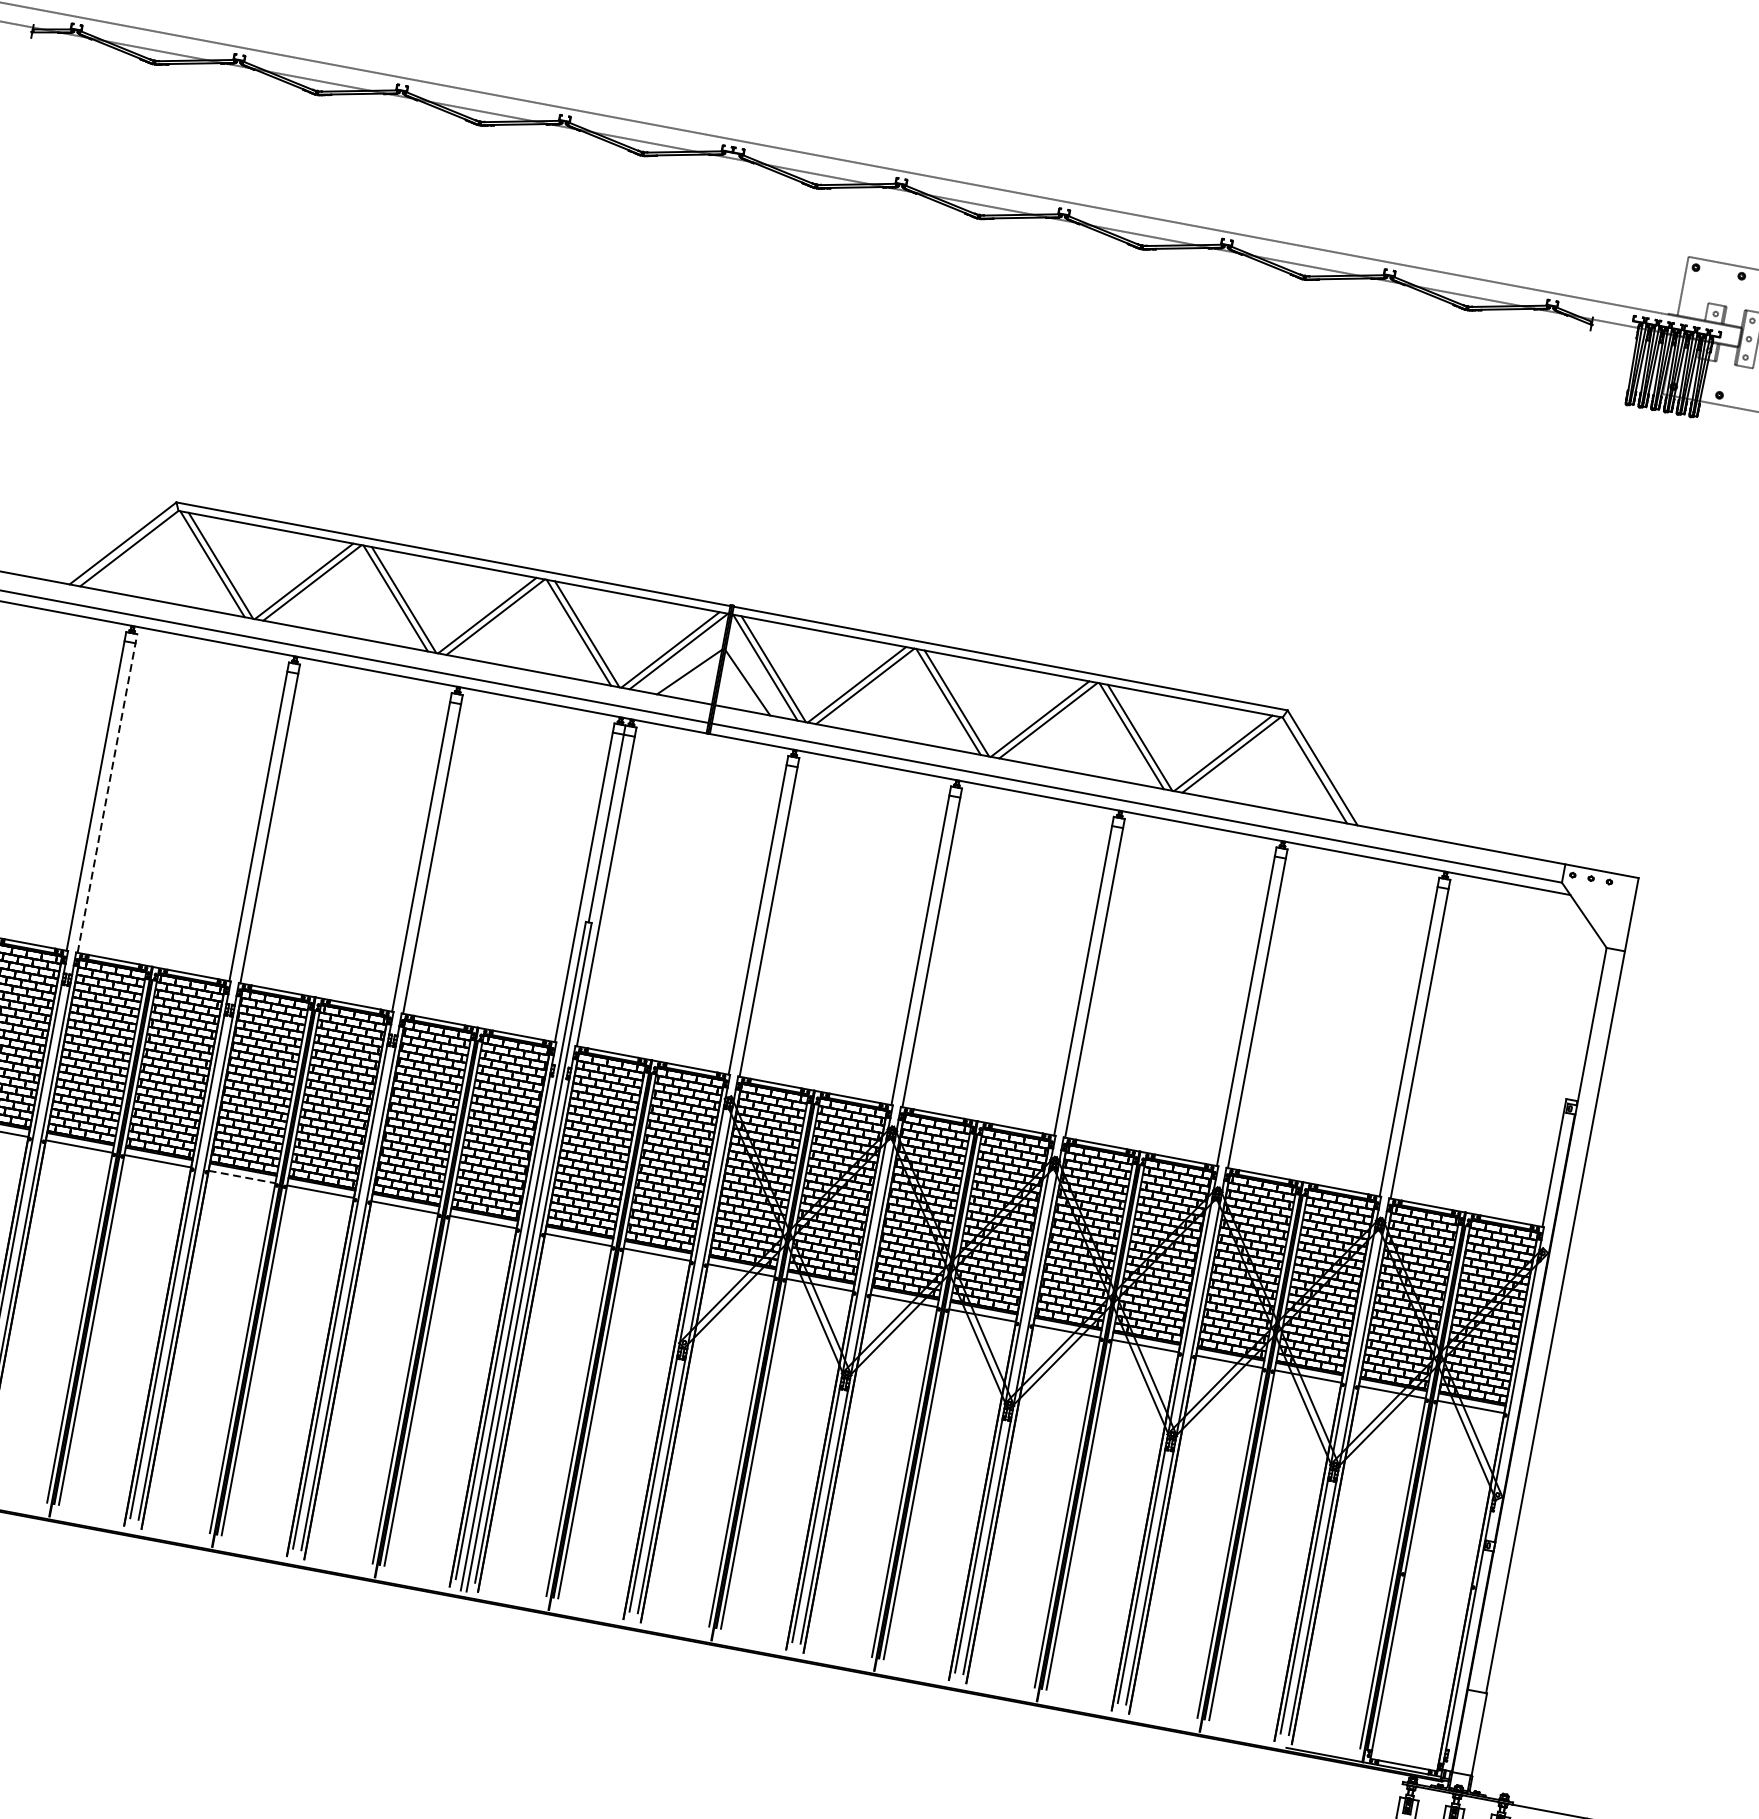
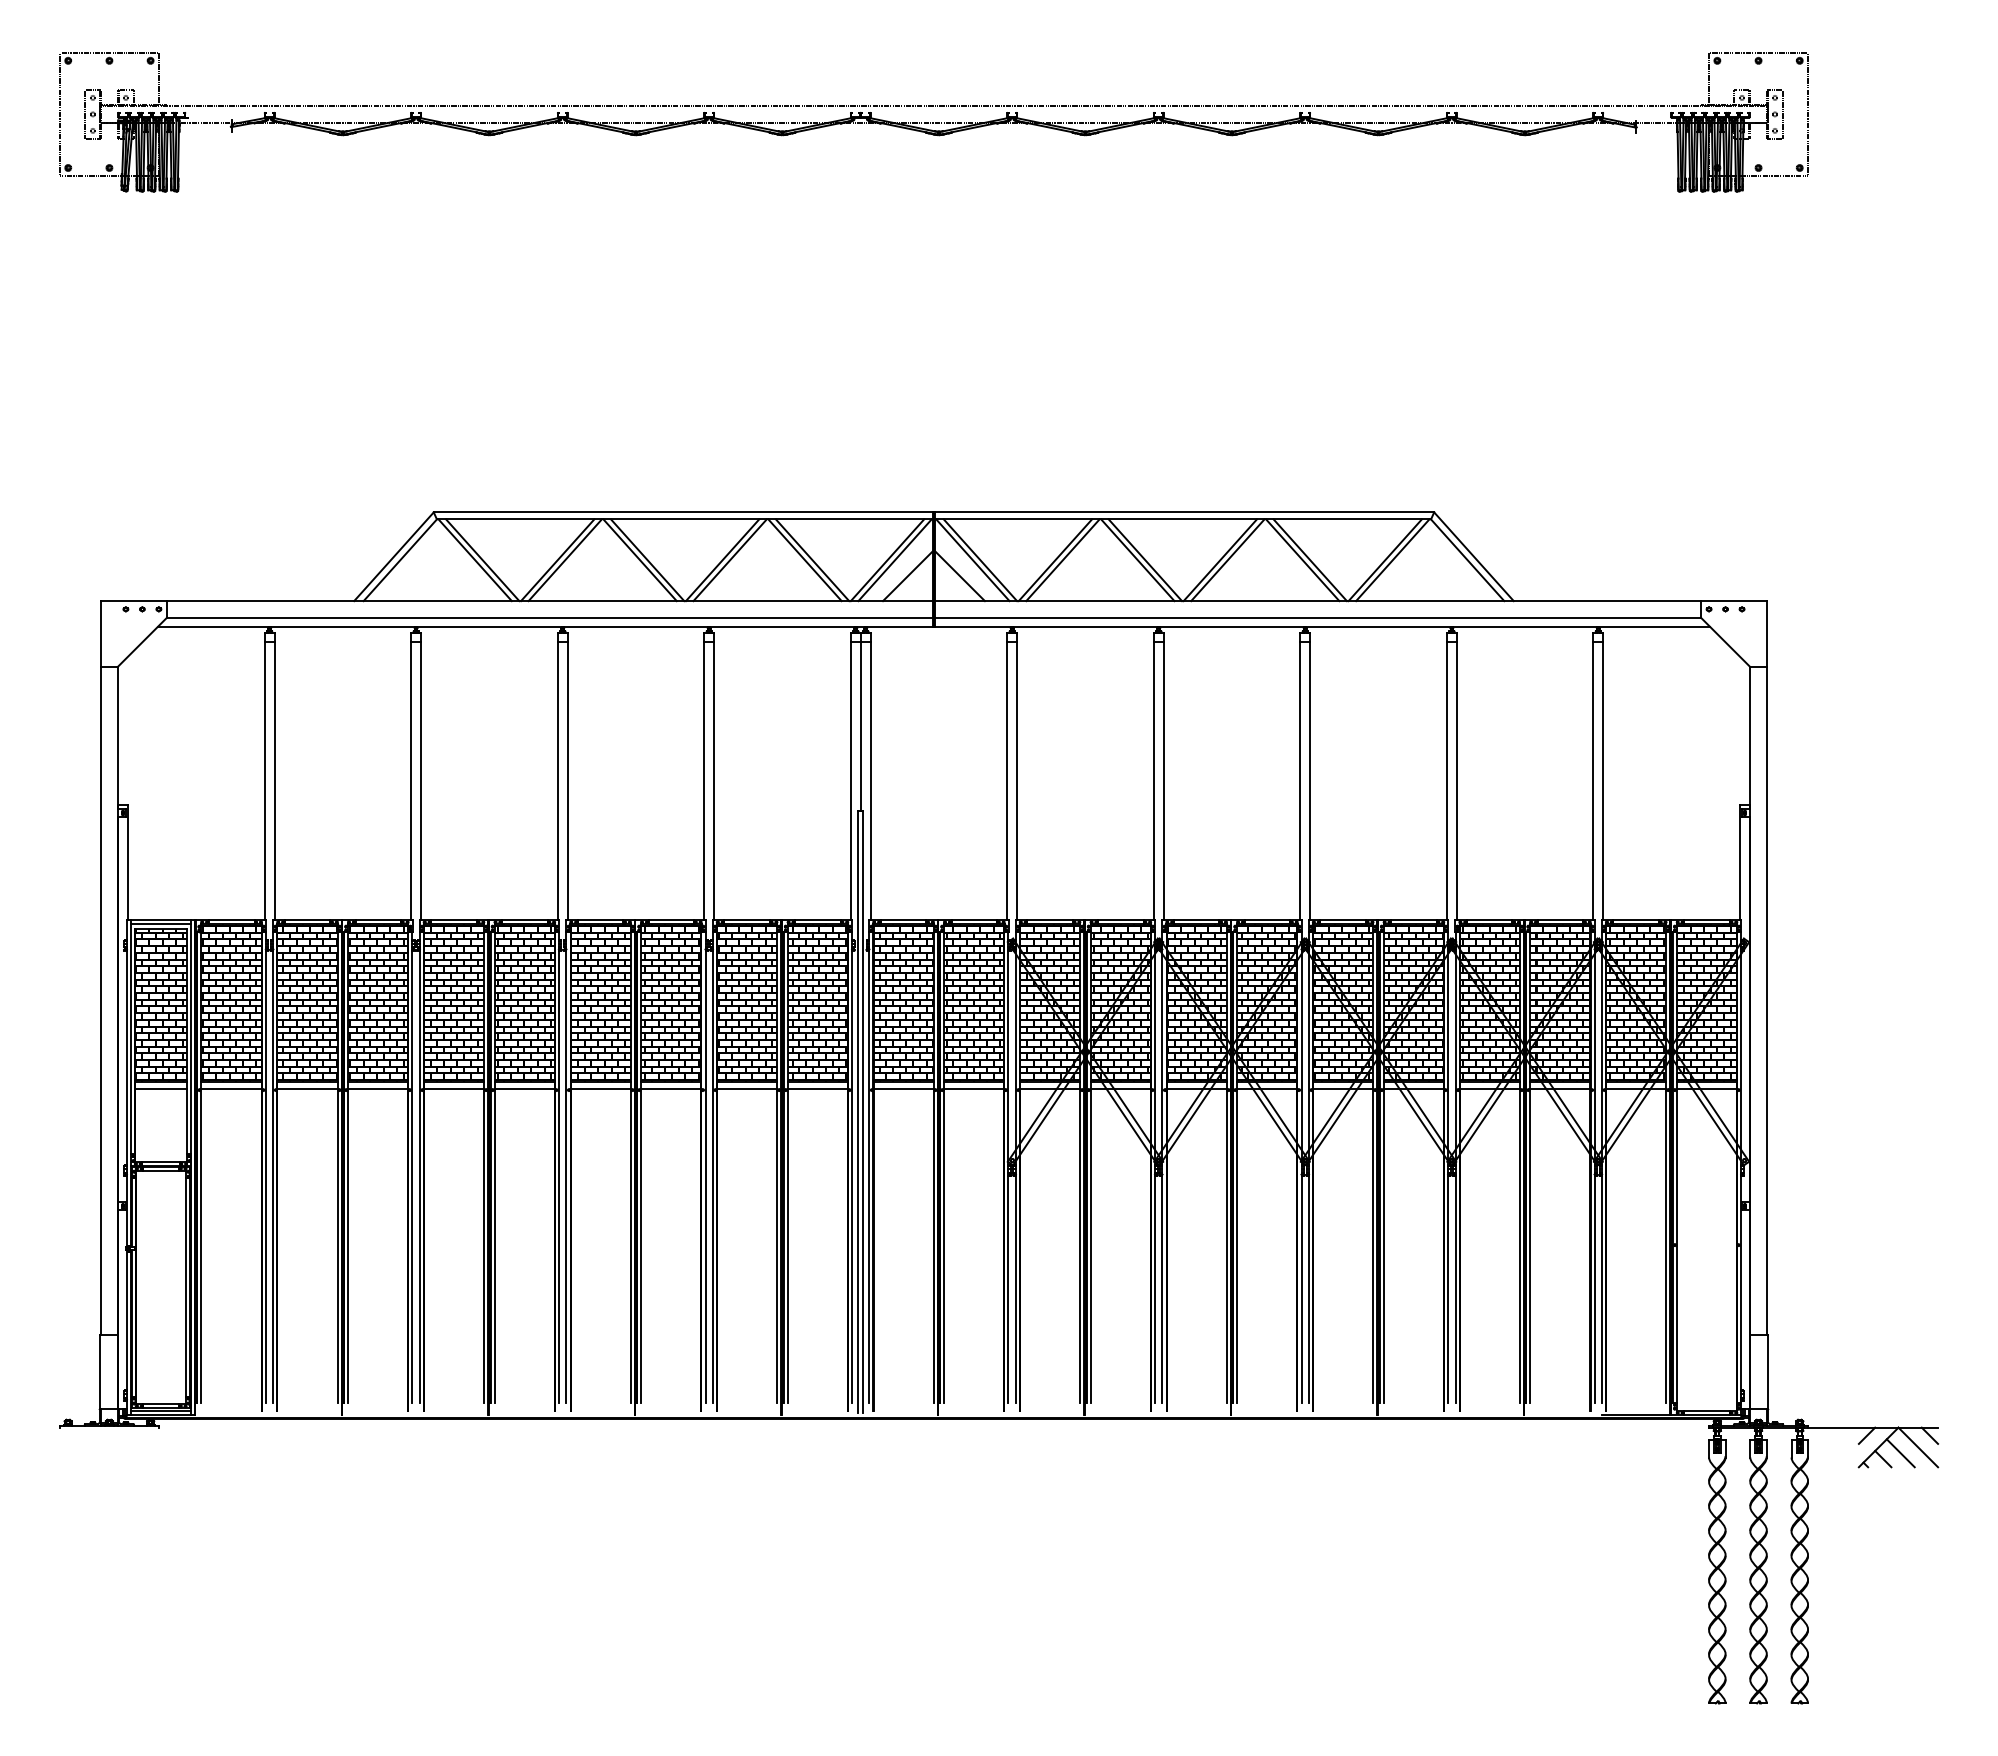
line: (107, 793) -> (421, 776), dashed -> solid
line: (243, 1177) -> (601, 1088), dashed -> solid

